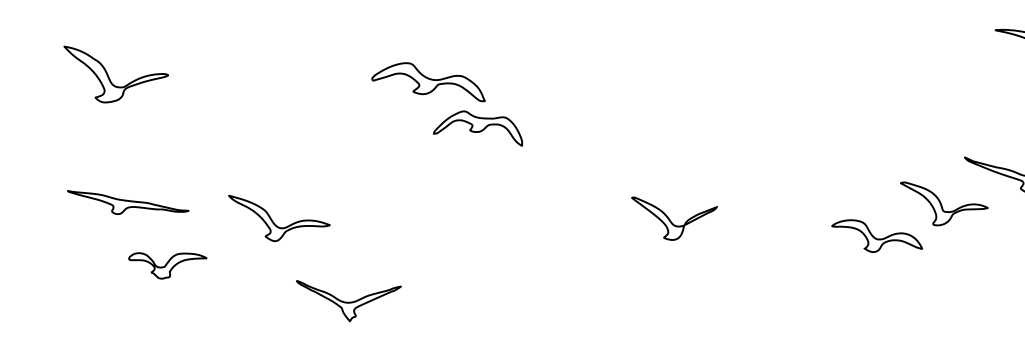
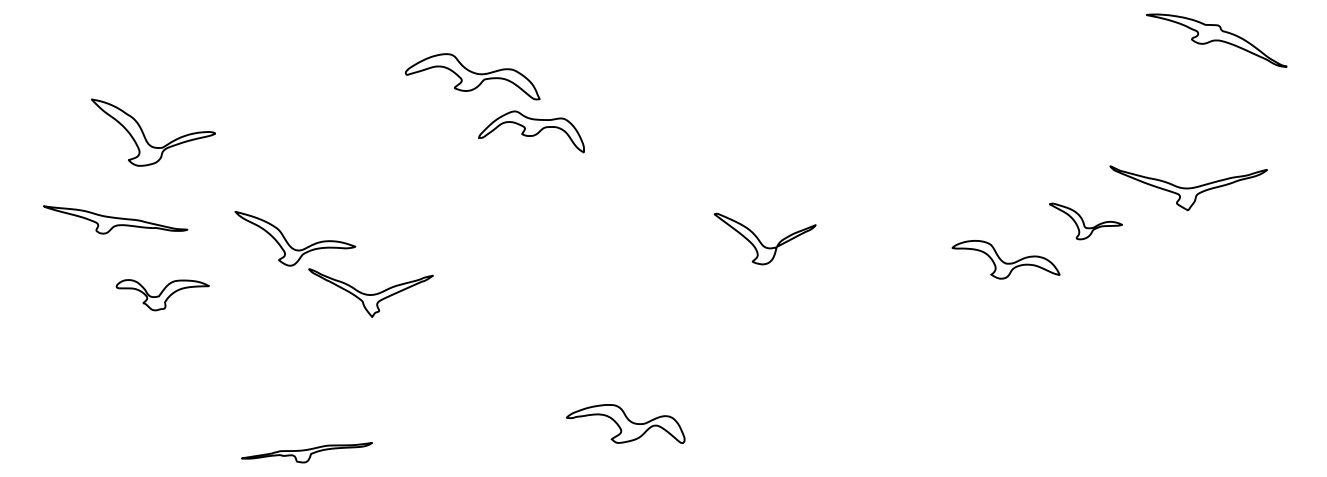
part: (108, 75) -> (144, 133), moved
part: (943, 203) -> (1085, 221), size x0.7
part: (348, 300) -> (370, 292), moved

